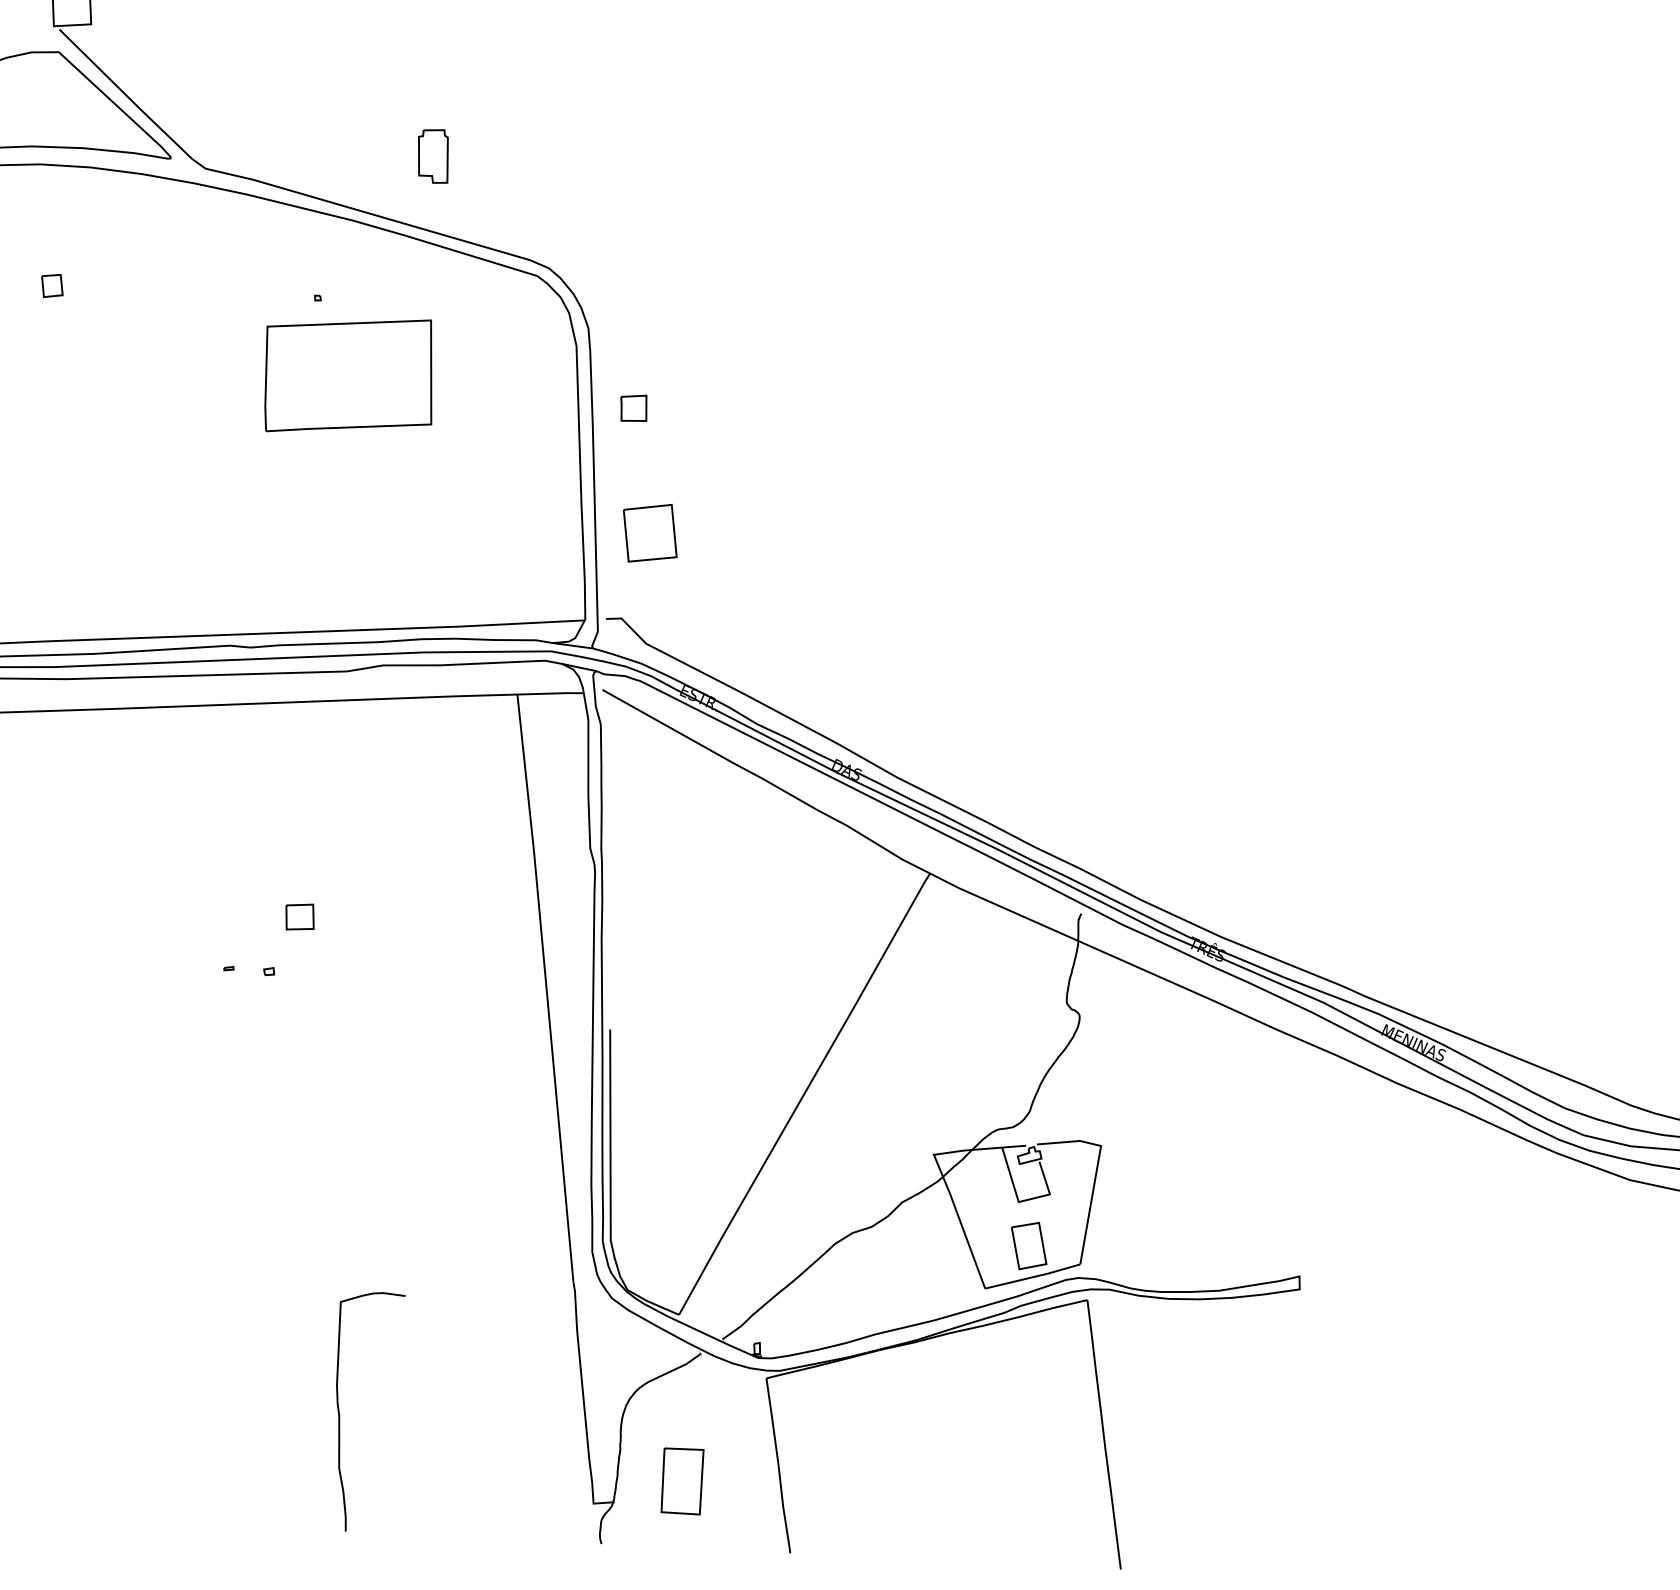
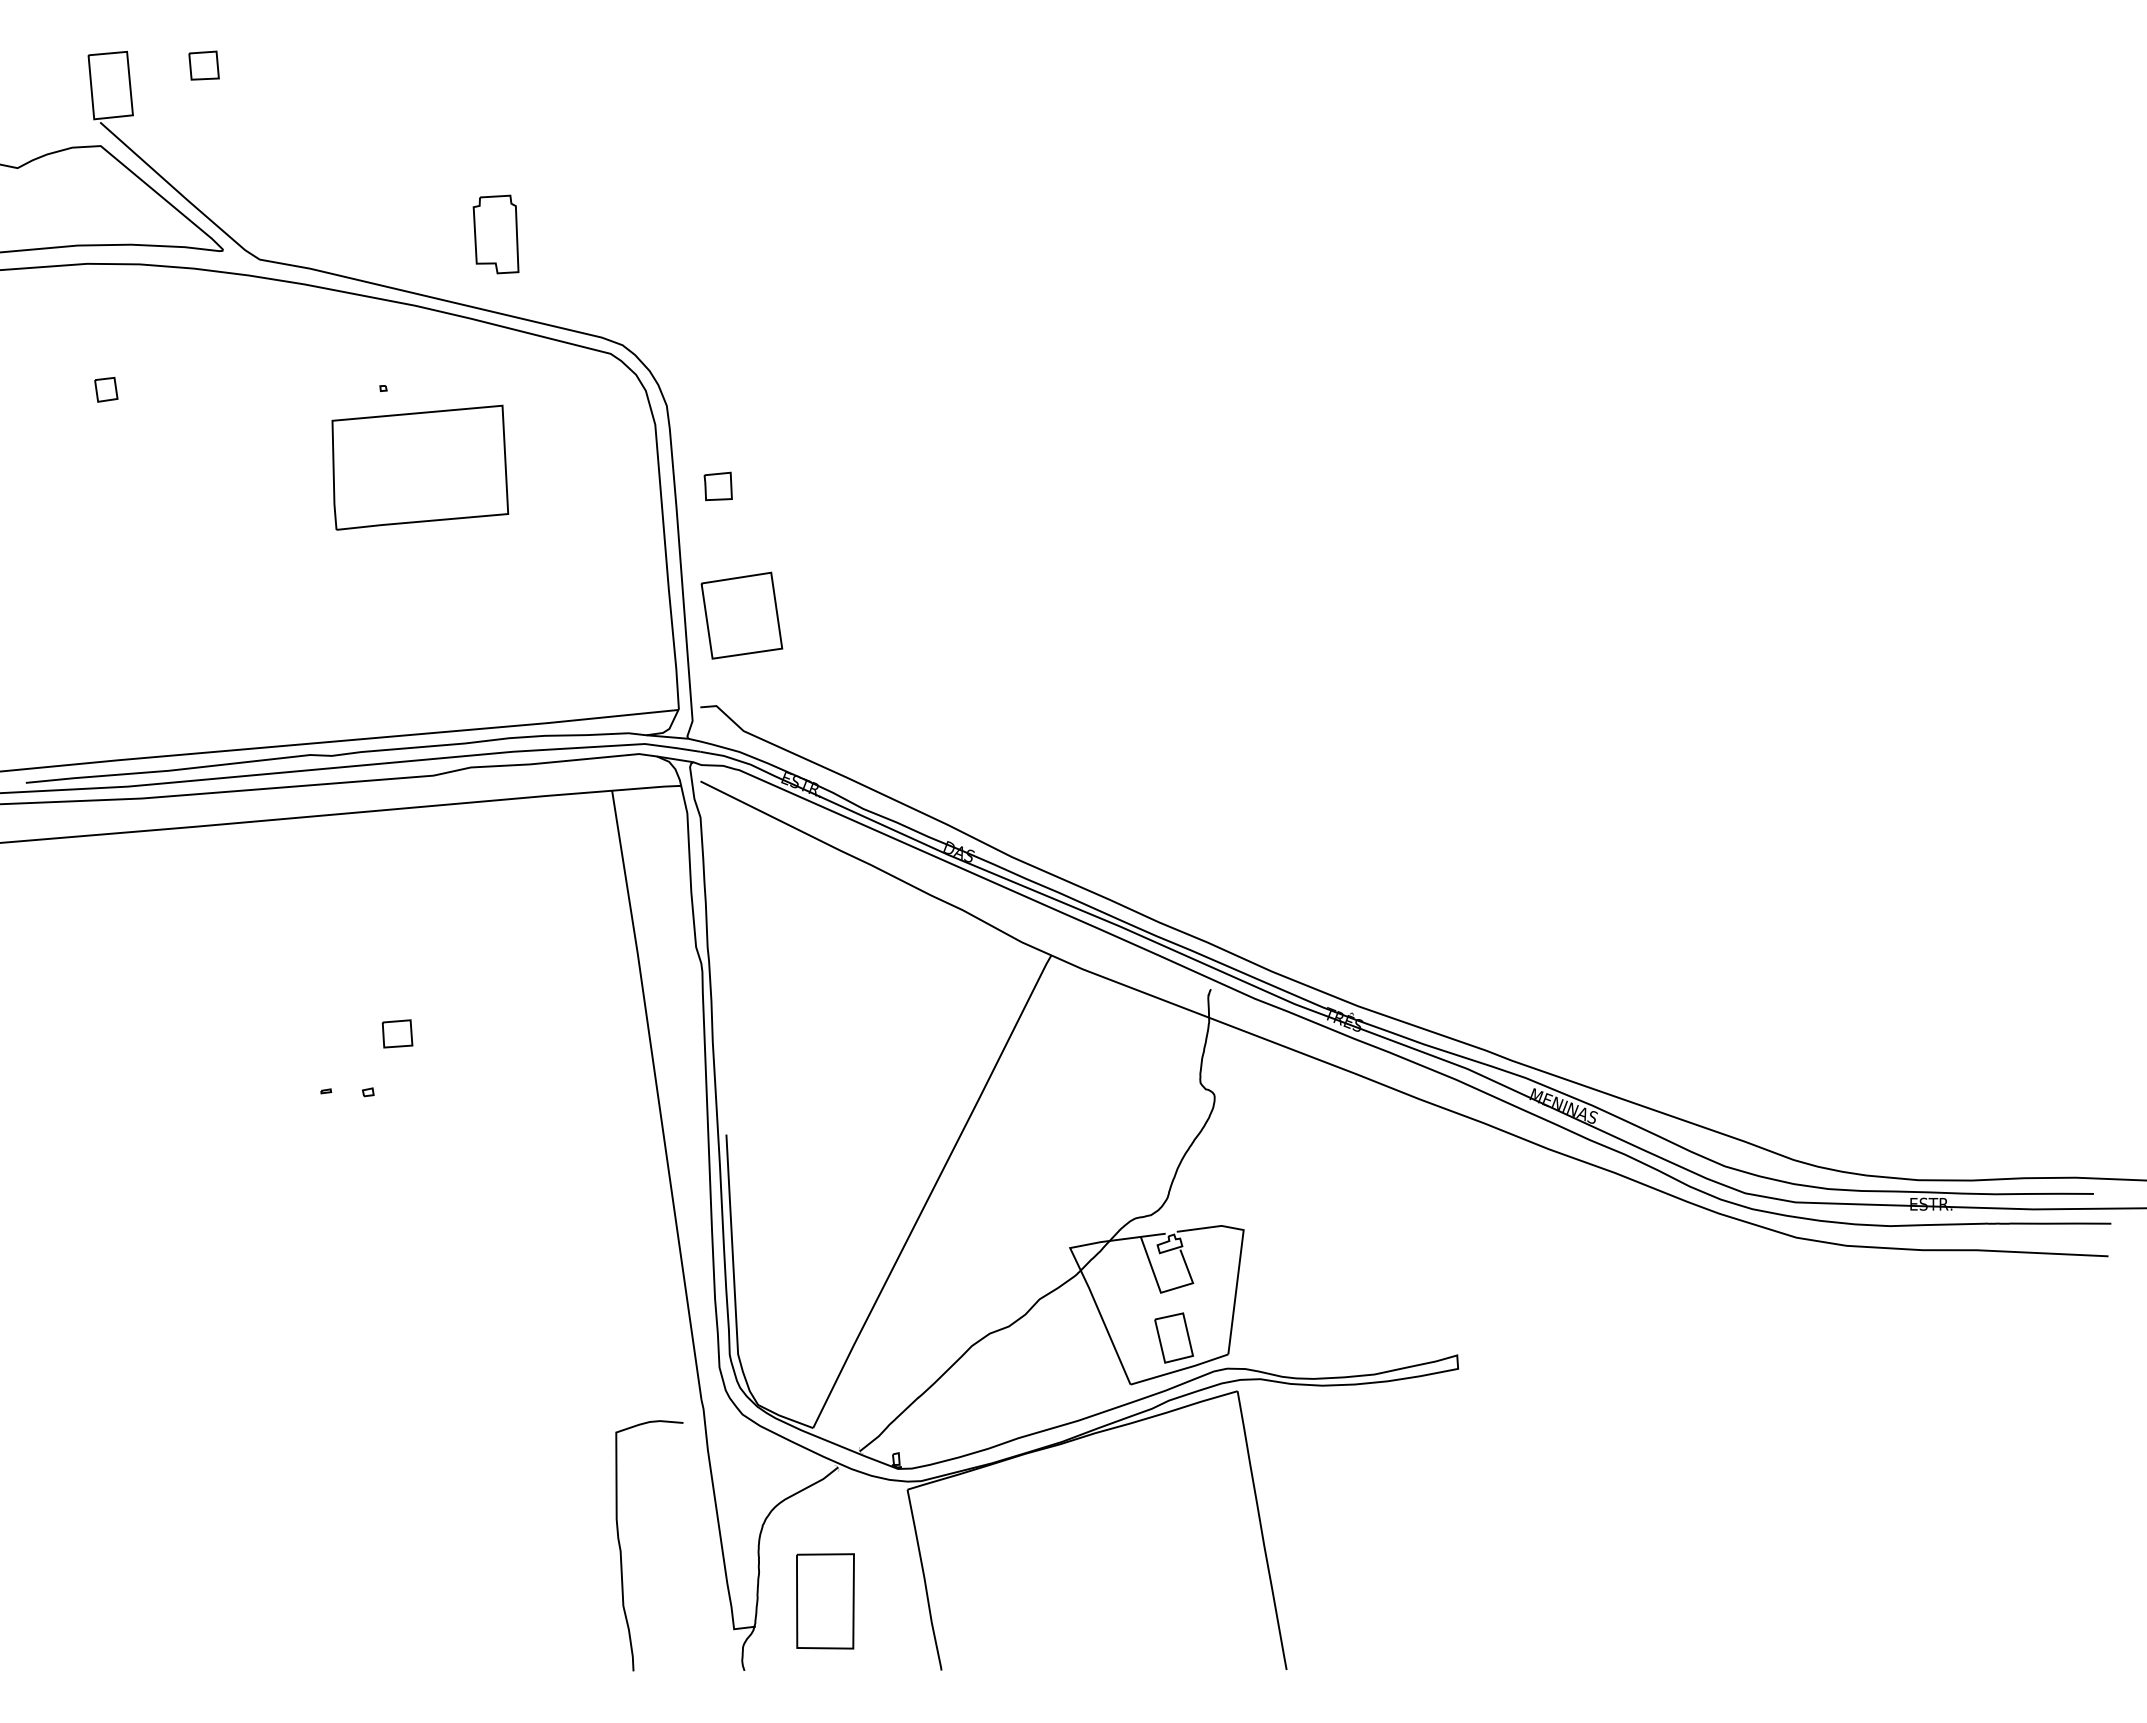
part: (433, 156) -> (496, 234), size x1.4
part: (649, 532) -> (741, 615), size x1.4
curve: (340, 1413) -> (621, 1548), moved
part: (682, 1480) -> (825, 1600), size x1.4

